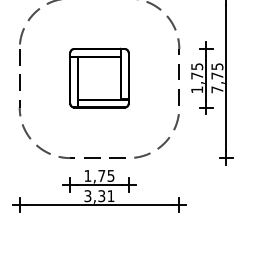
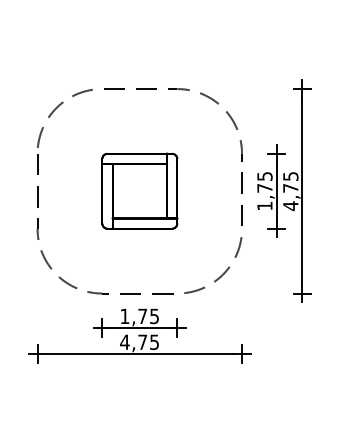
text: (217, 90) -> (290, 206), 7,75 -> 4,75
text: (99, 196) -> (139, 342), 3,31 -> 4,75

